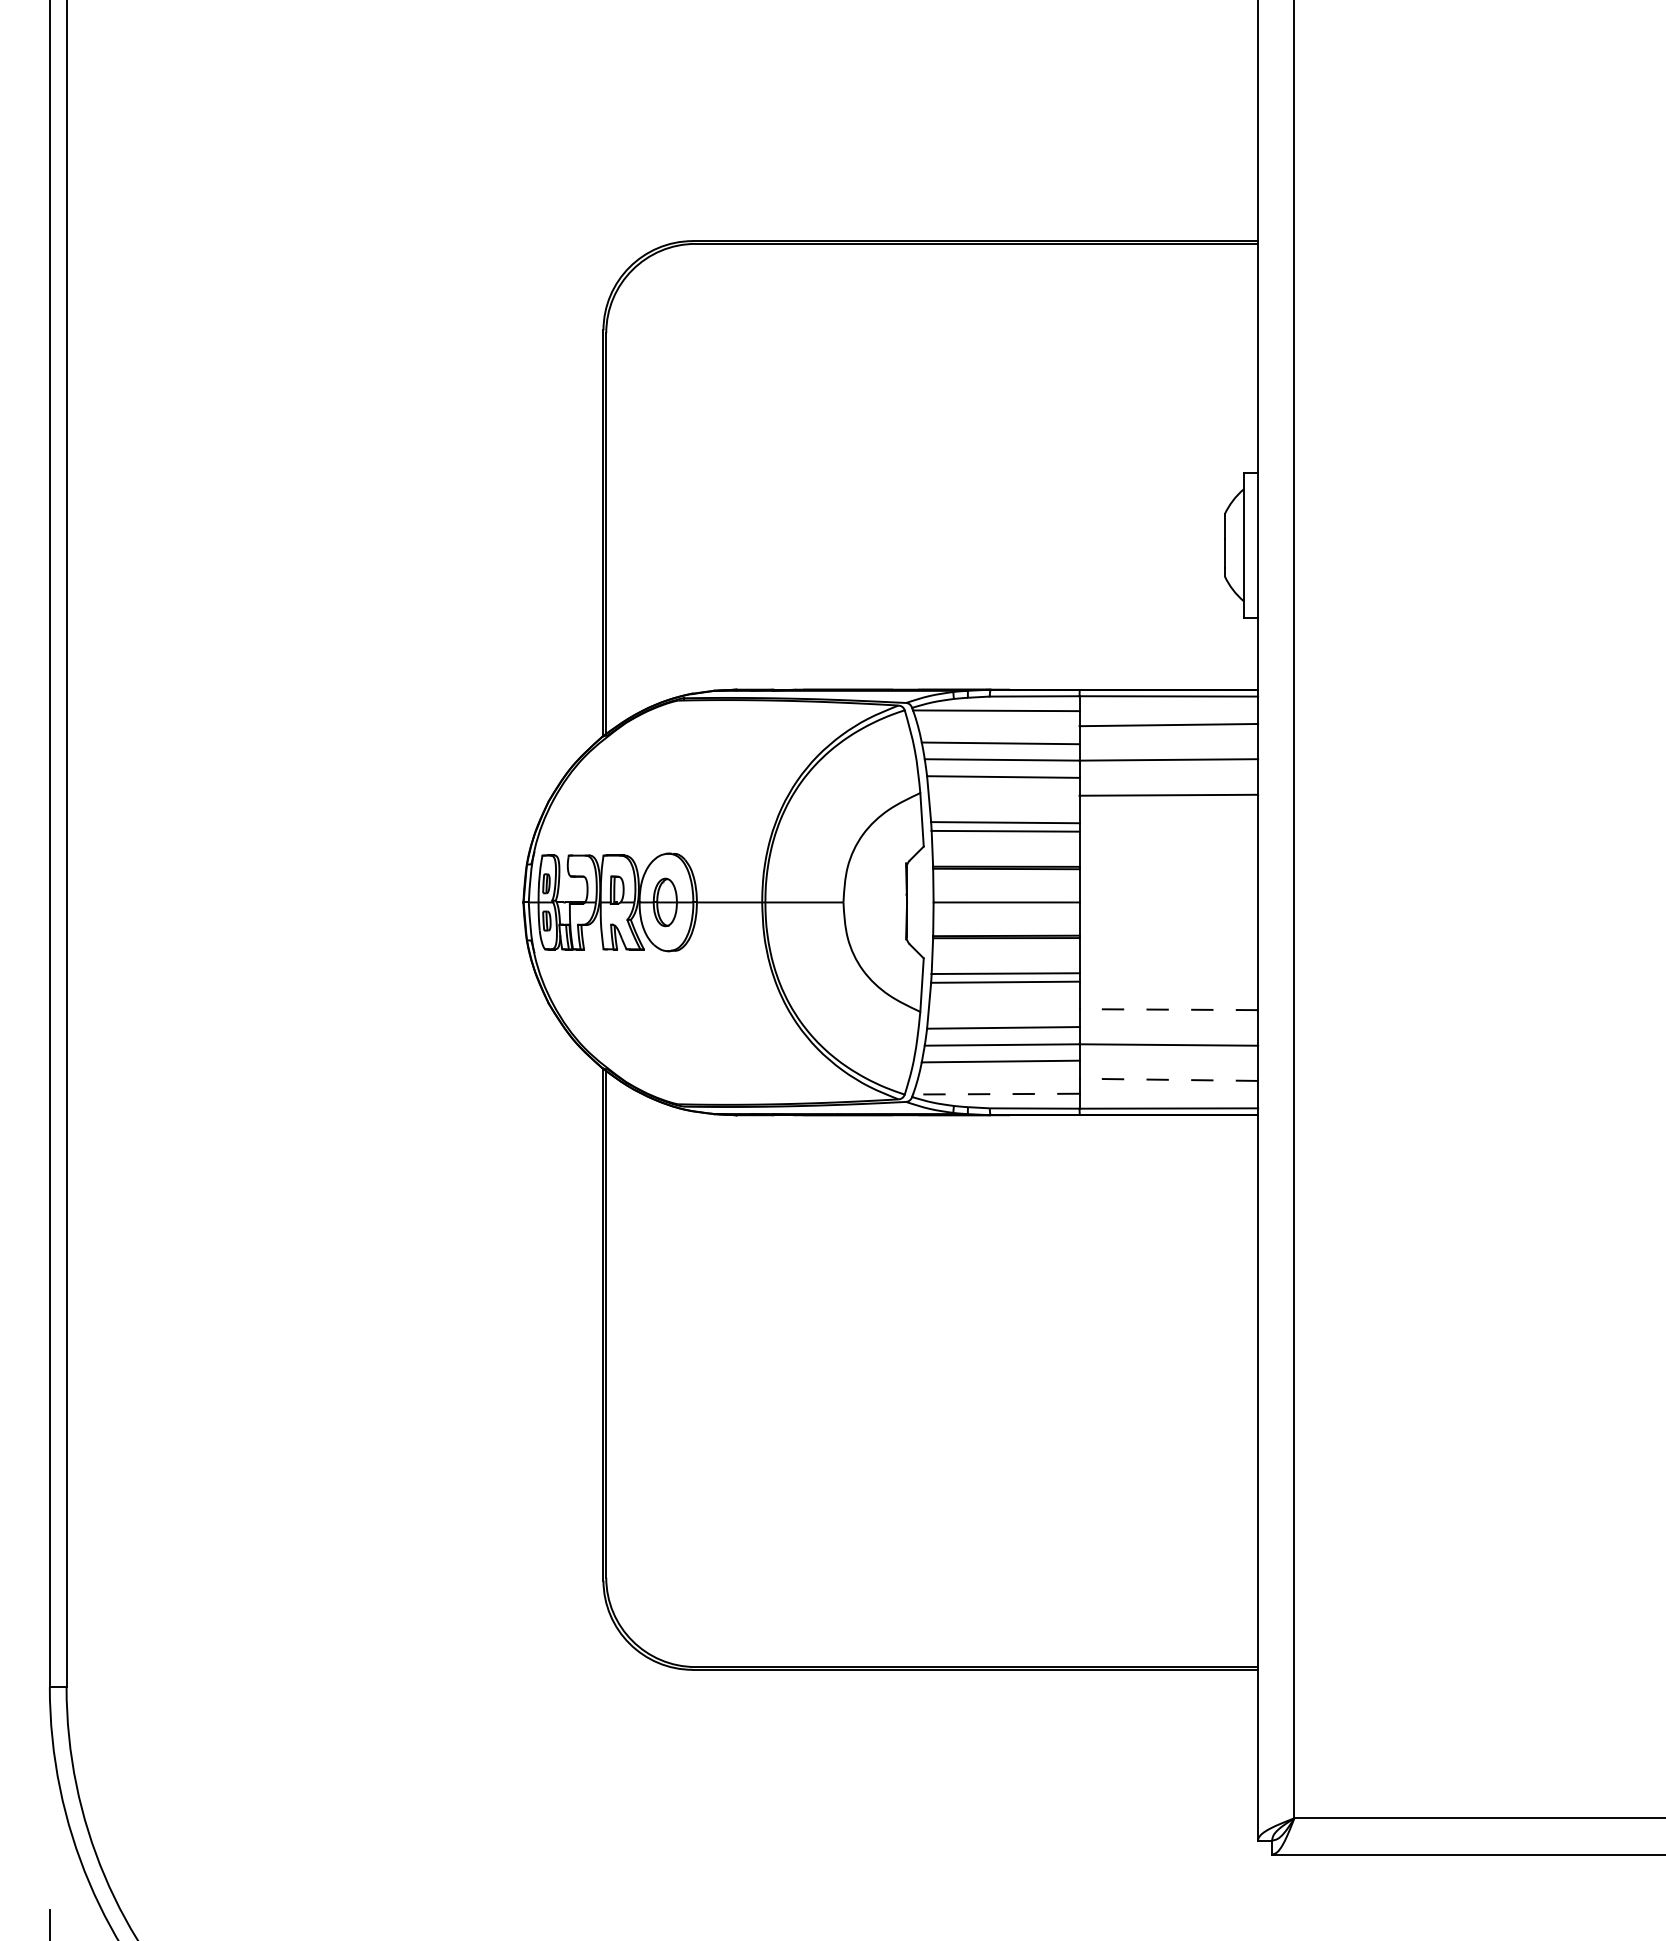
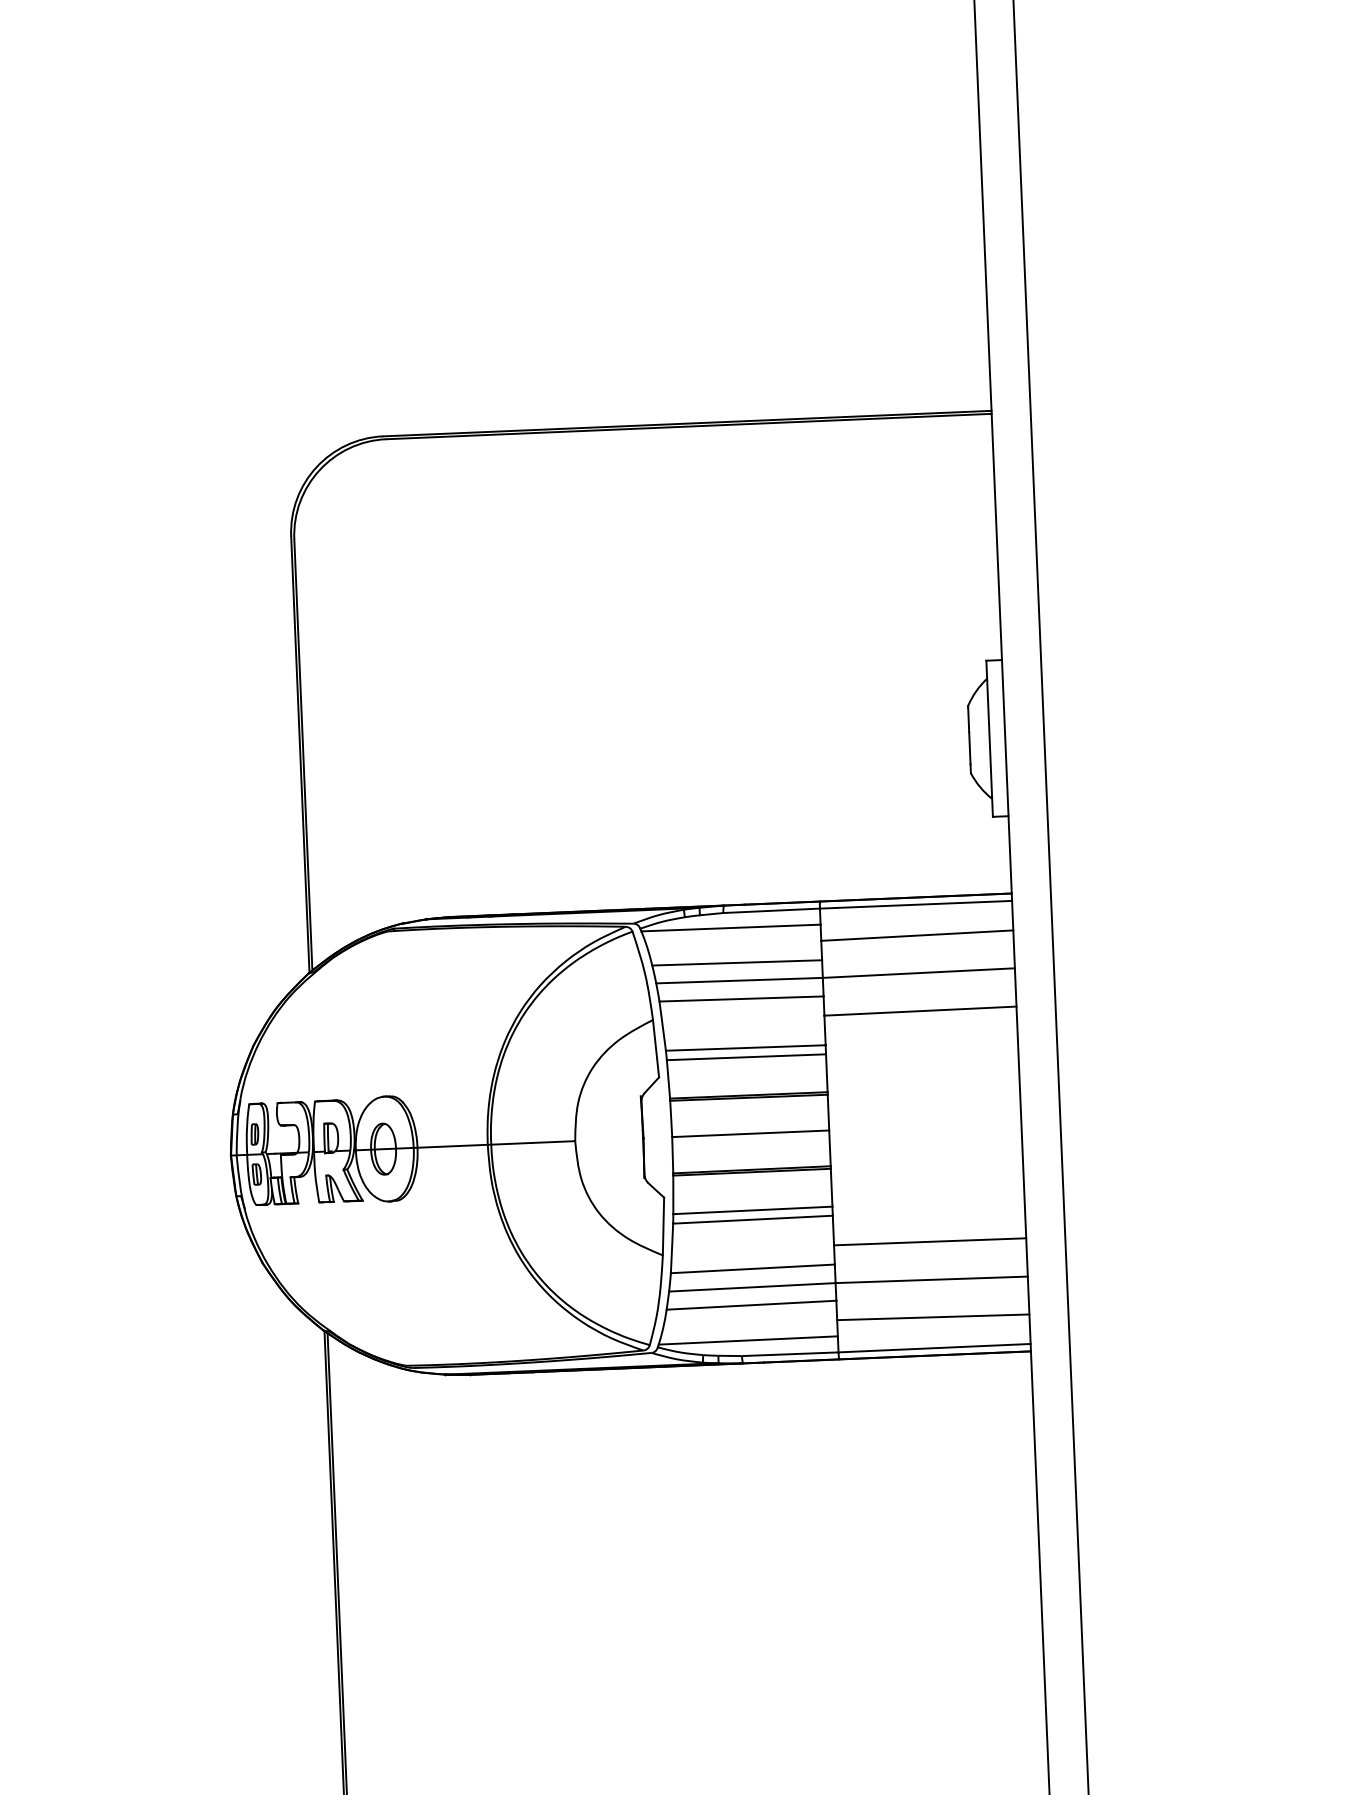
line: (1168, 1009) -> (929, 1241), dashed -> solid
line: (1168, 1079) -> (932, 1316), dashed -> solid
line: (995, 1094) -> (747, 1340), dashed -> solid

